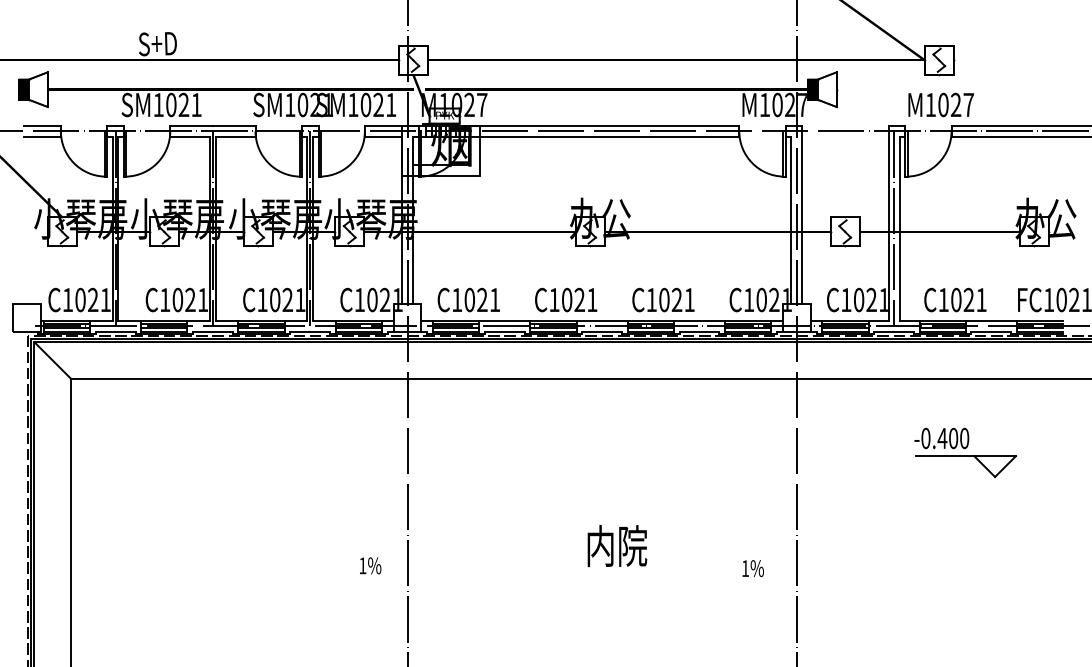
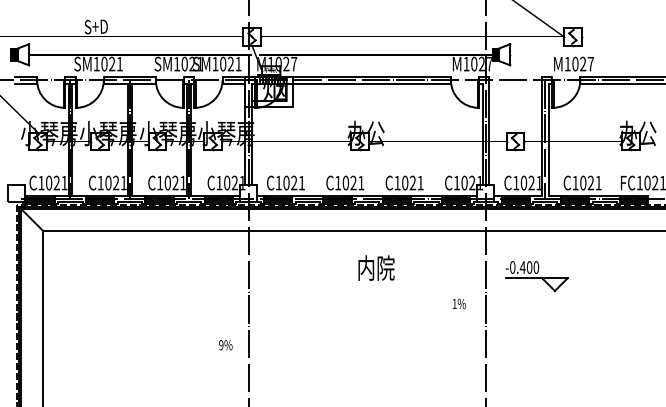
part: (964, 453) -> (536, 276), moved
text: (617, 544) -> (376, 267), moved
text: (363, 566) -> (221, 345), 1%%% -> 9%%%
text: (753, 567) -> (459, 303), moved

